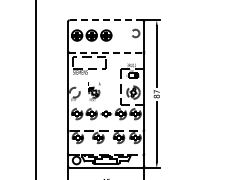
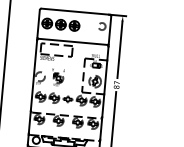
line: (106, 20) -> (75, 11), dashed -> solid
line: (106, 52) -> (73, 41), dashed -> solid

